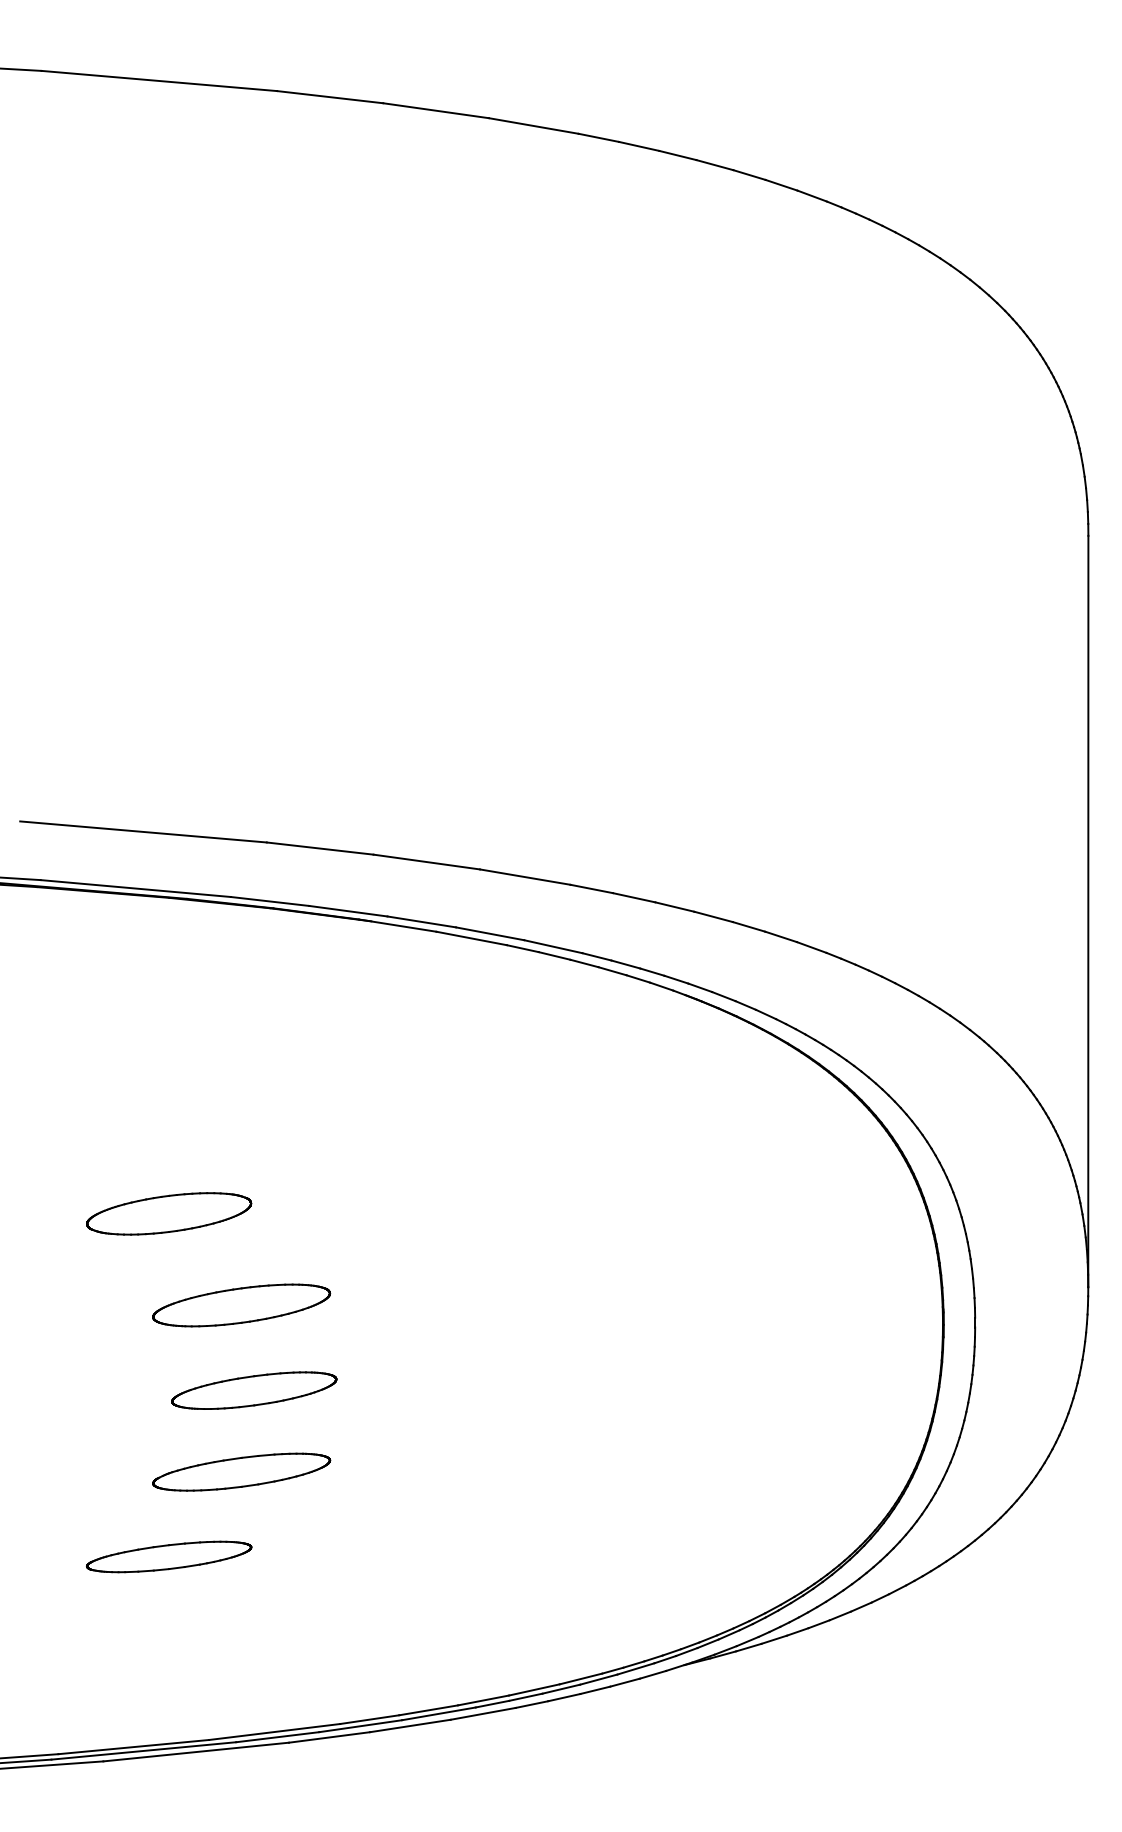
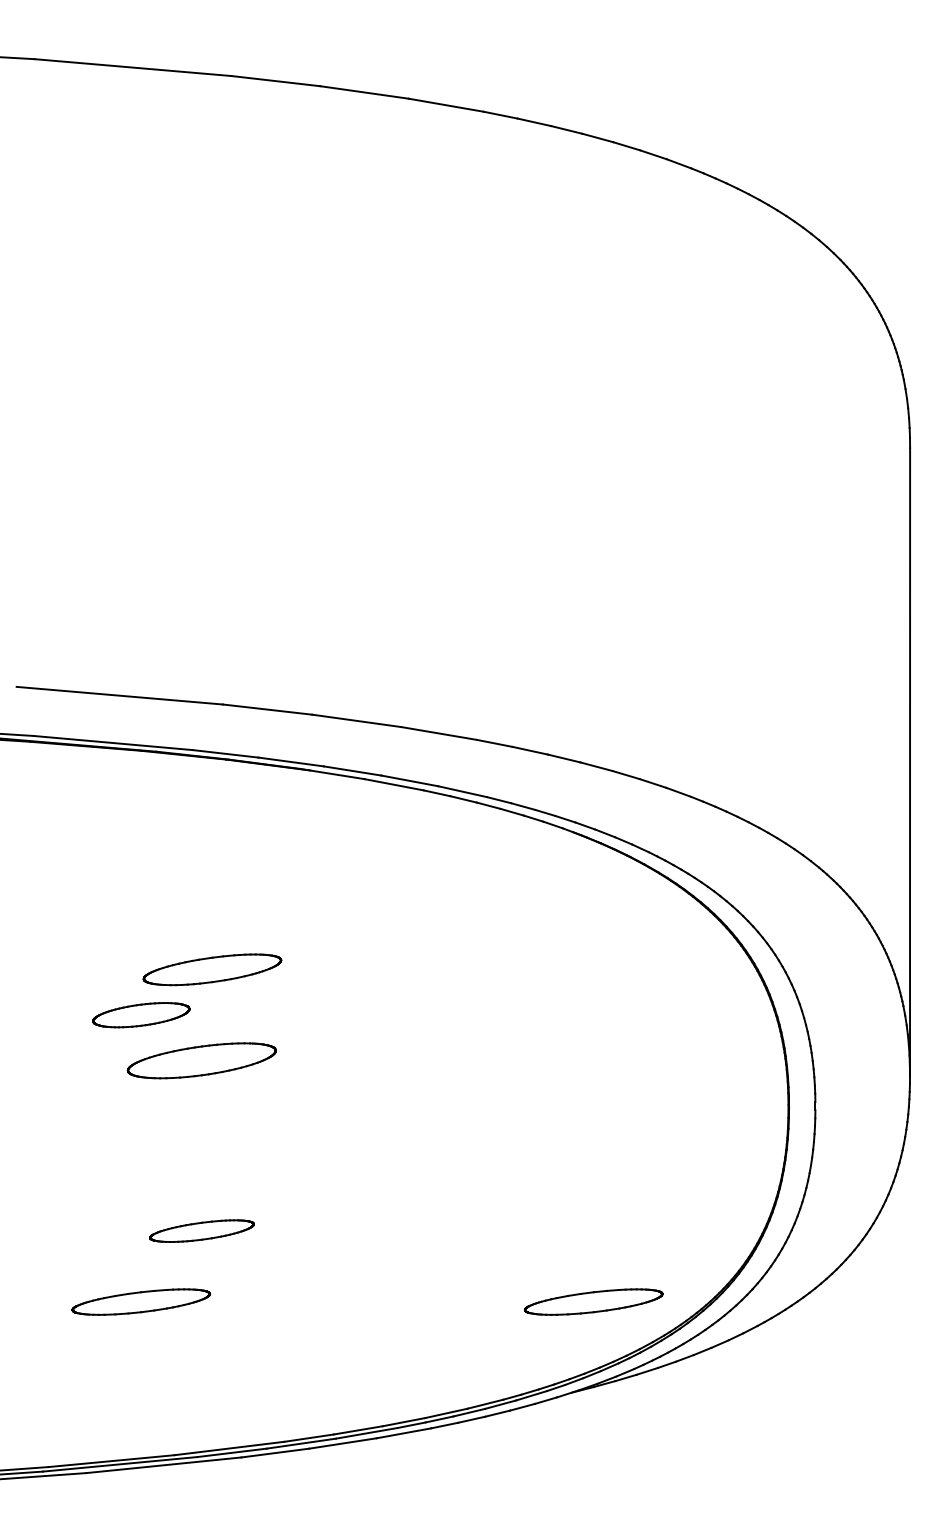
part: (169, 1213) -> (141, 1014), size x0.7
part: (241, 1305) -> (201, 1060), moved
part: (254, 1390) -> (212, 969), moved
part: (241, 1471) -> (201, 1230), size x0.7
part: (710, 1556) -> (594, 1301), added

